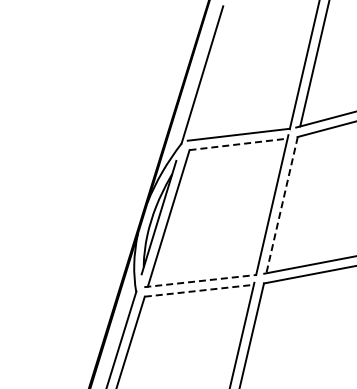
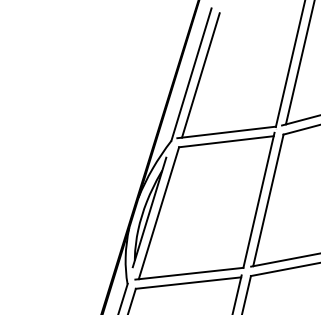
line: (211, 75) -> (200, 75), added
line: (239, 144) -> (227, 141), dashed -> solid
line: (282, 205) -> (268, 200), dashed -> solid
line: (200, 281) -> (189, 274), dashed -> solid
line: (199, 290) -> (188, 282), dashed -> solid

